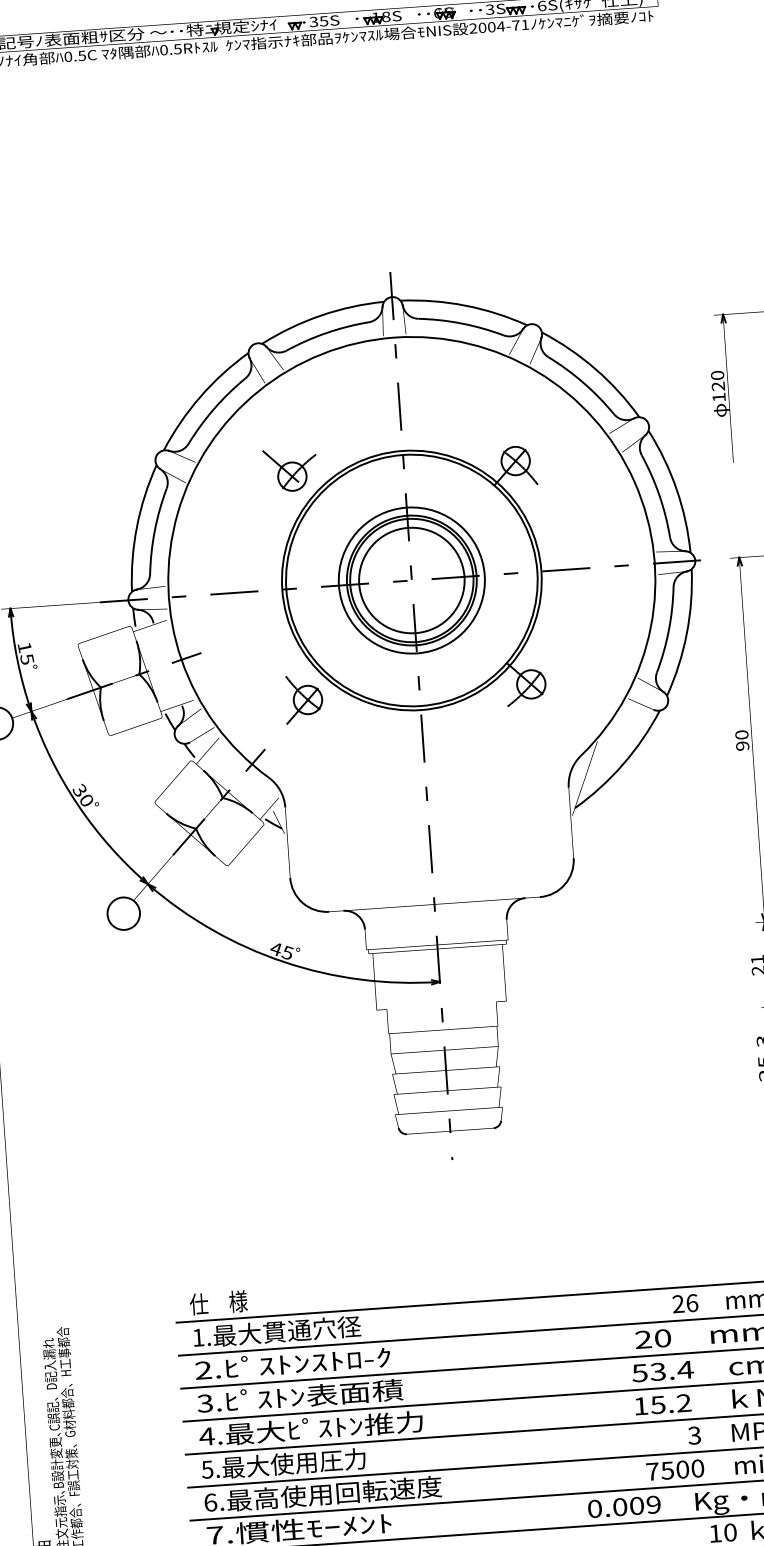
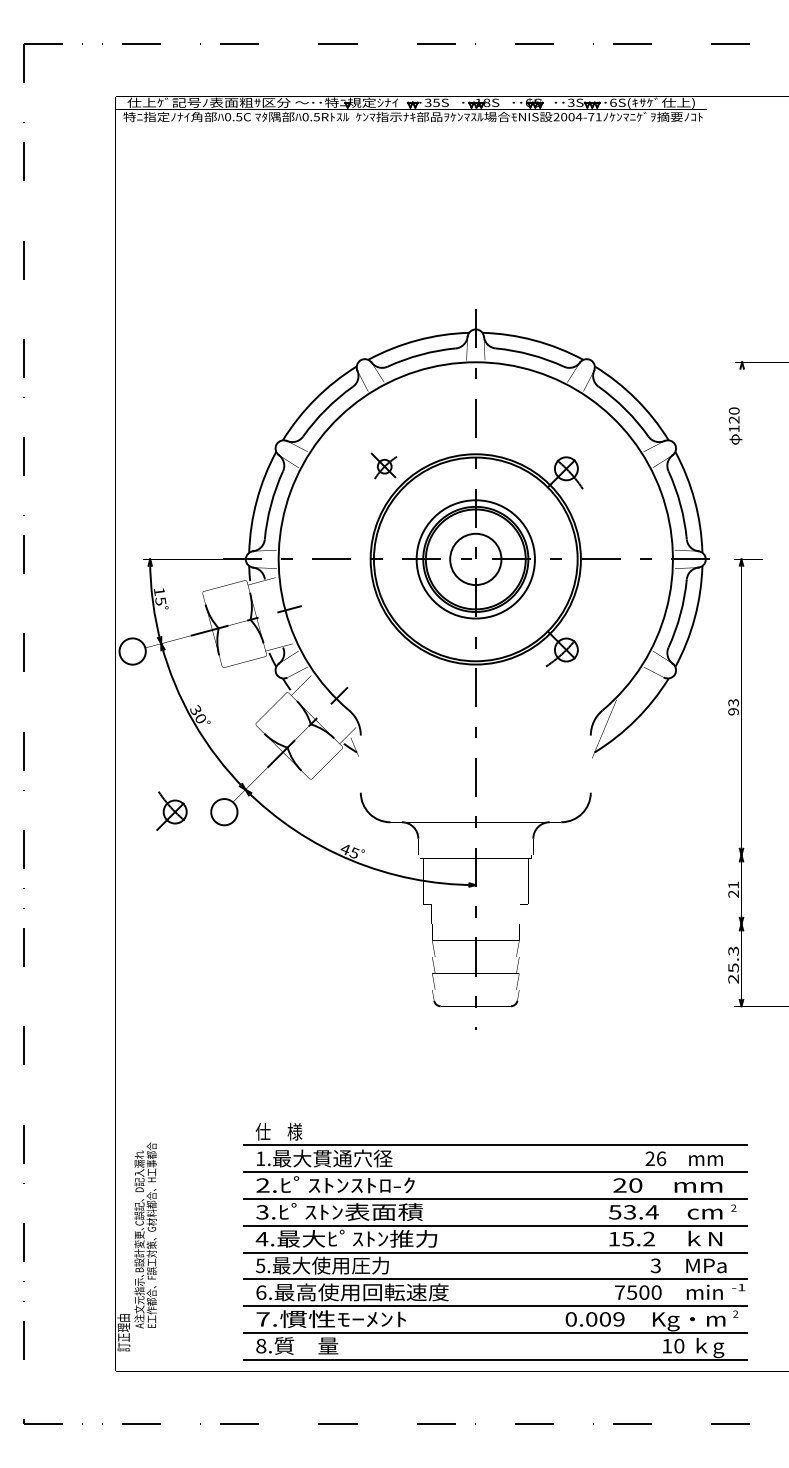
part: (289, 470) -> (383, 463), size x0.6
circle: (411, 580) -> (475, 559), size x0.6
part: (303, 698) -> (171, 810), moved
text: (741, 734) -> (733, 702), 90 -> 93

